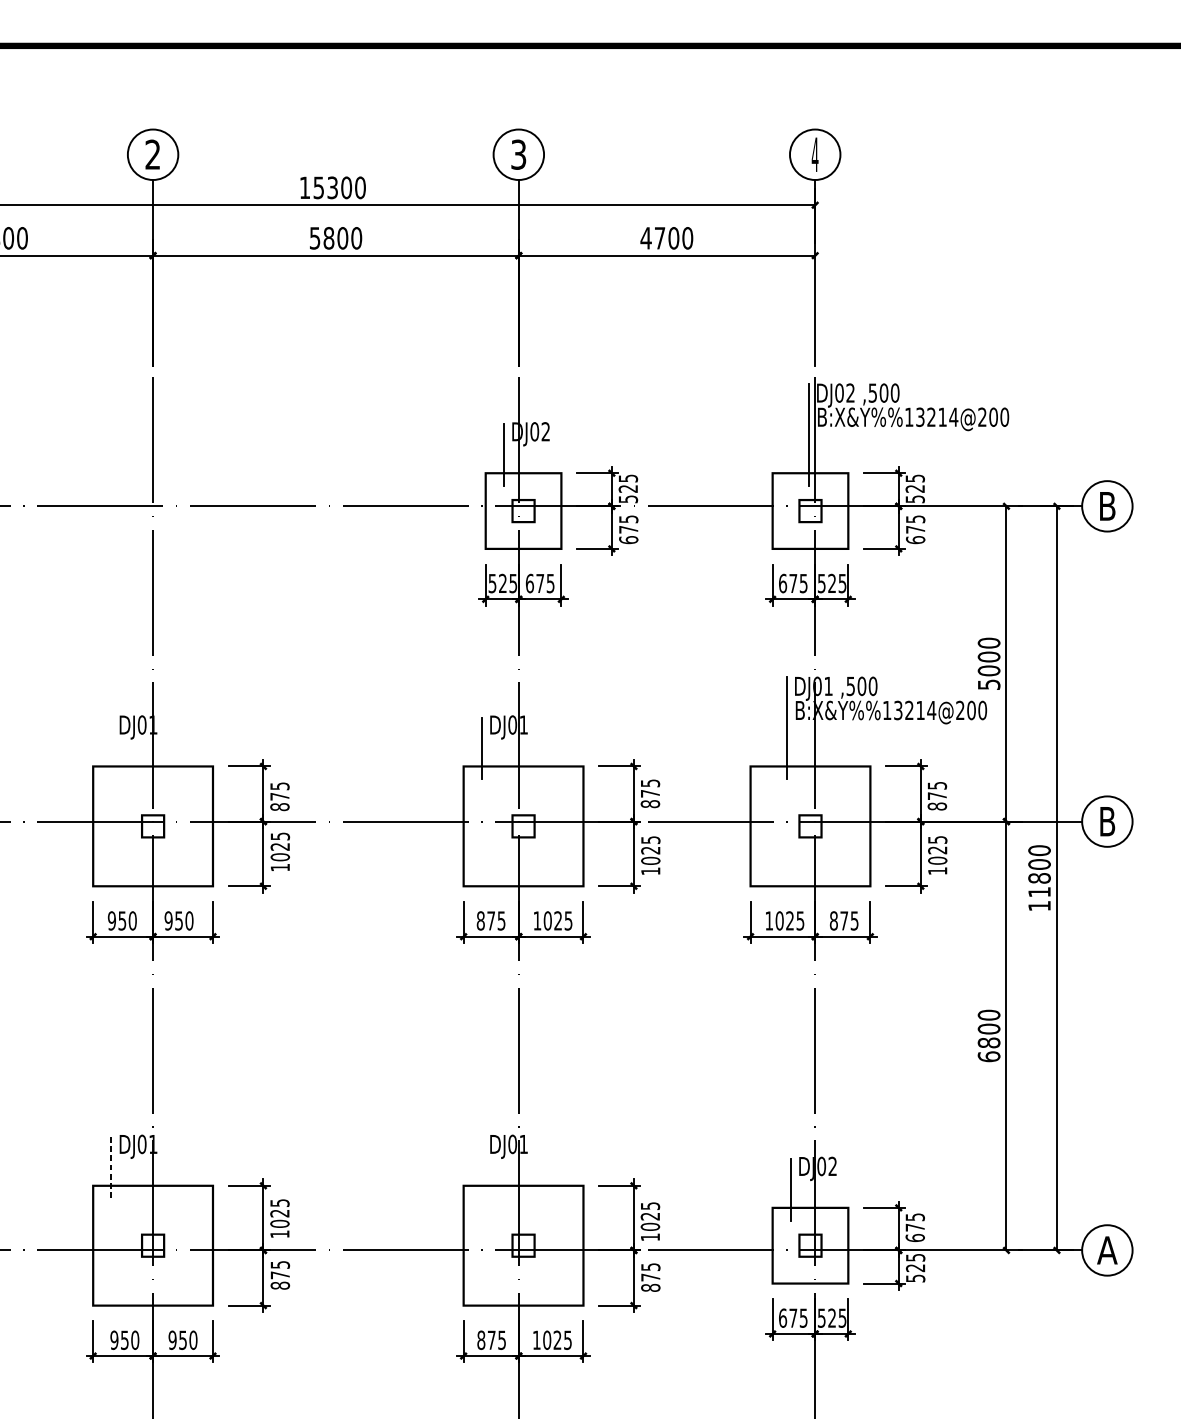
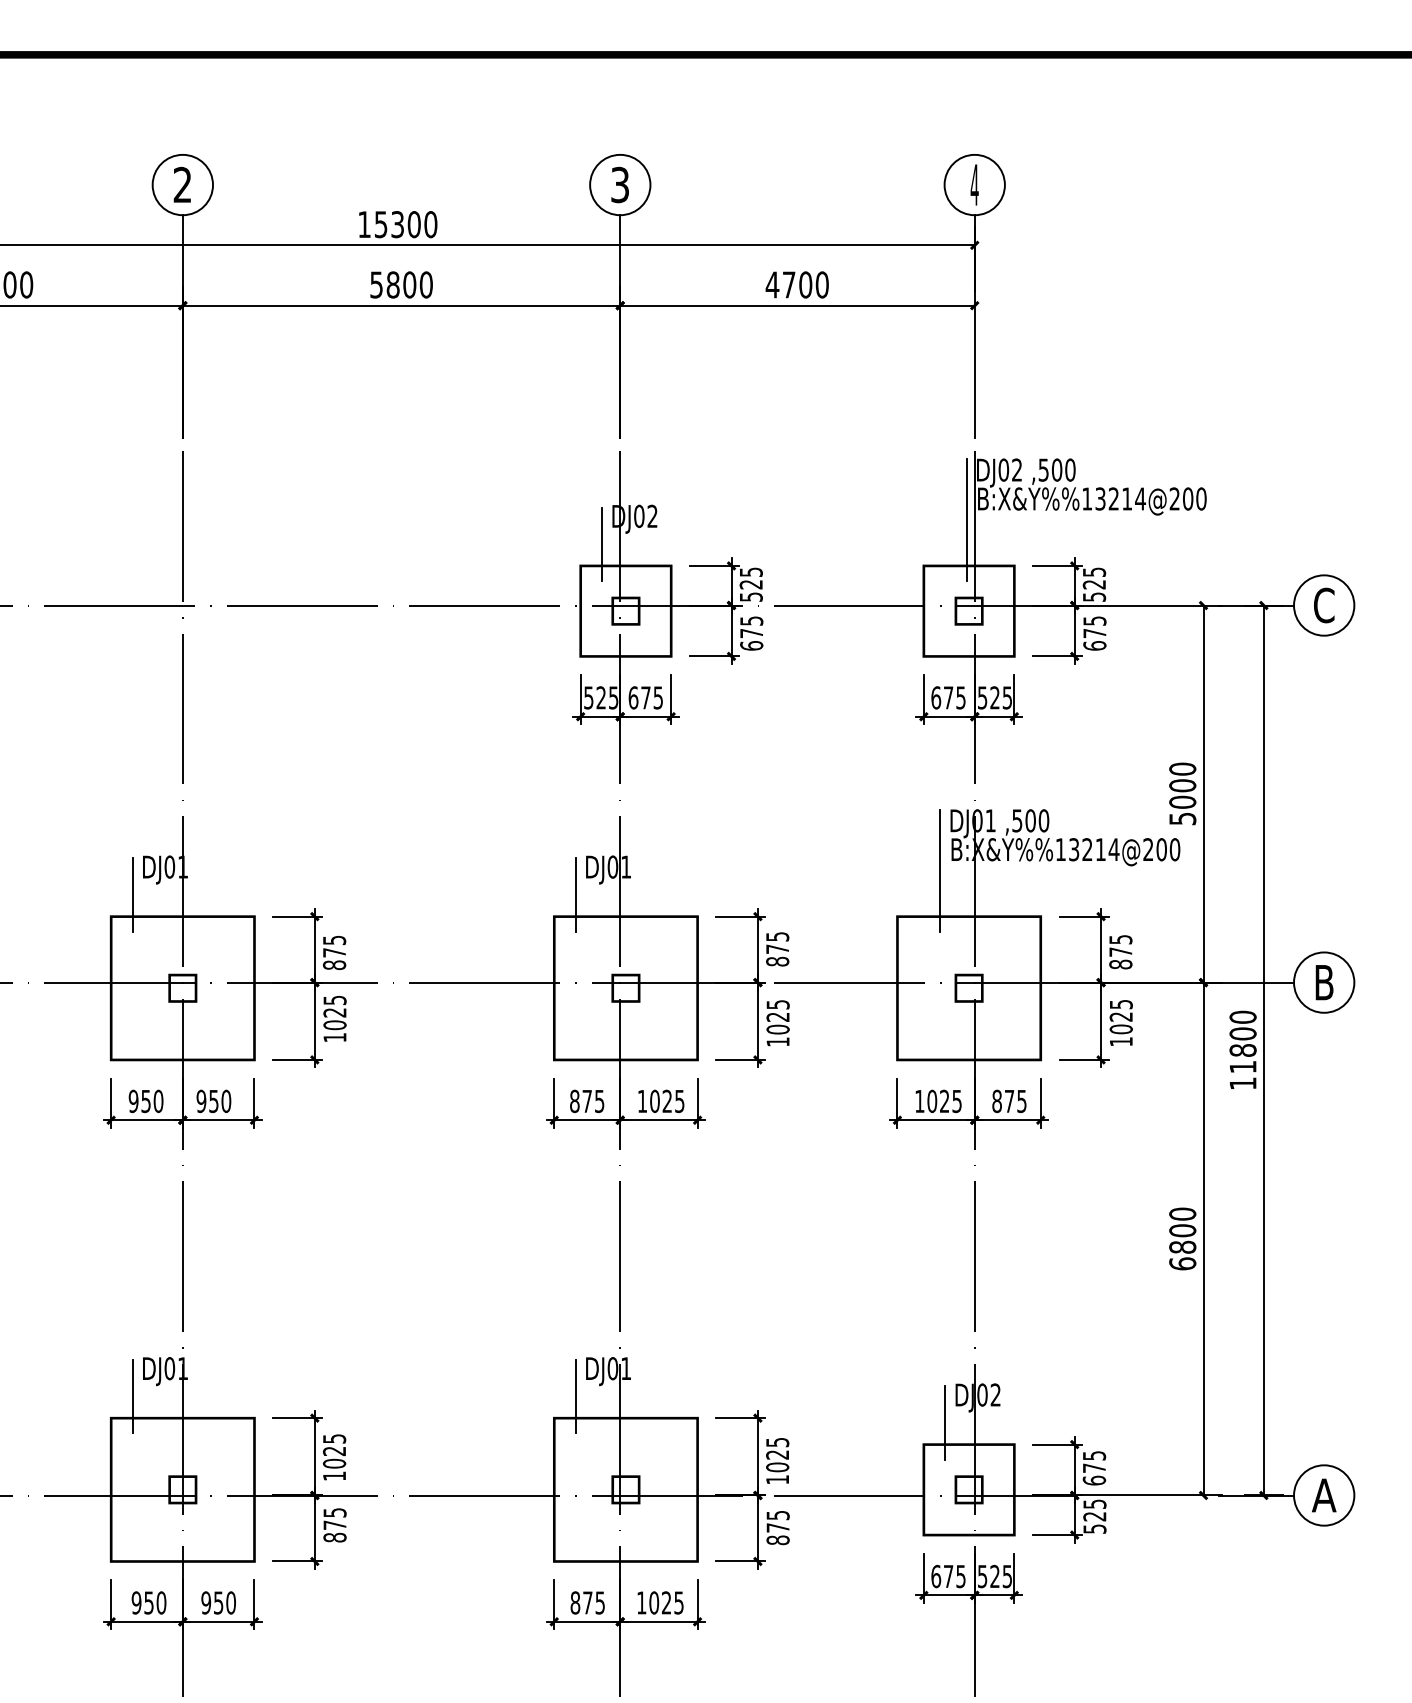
text: (1107, 506) -> (1324, 605), B -> C
line: (110, 747) -> (132, 894), added
line: (110, 1167) -> (132, 1396), dashed -> solid
line: (481, 1167) -> (575, 1396), added

